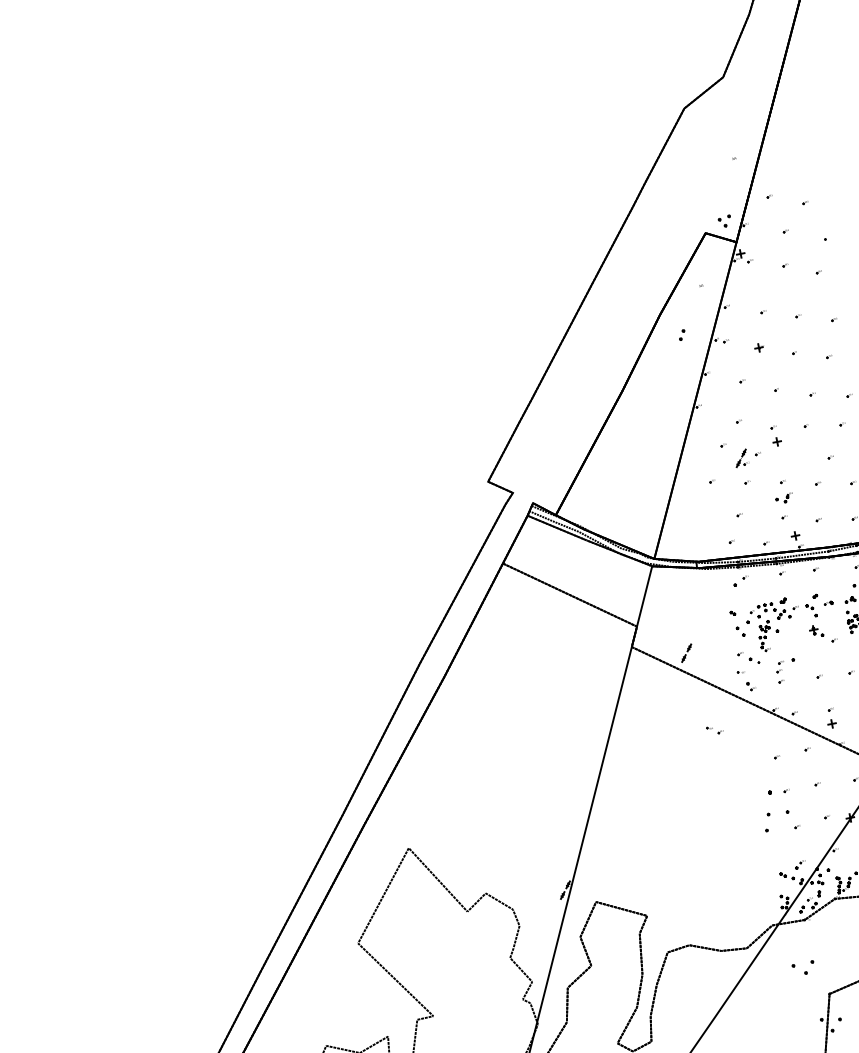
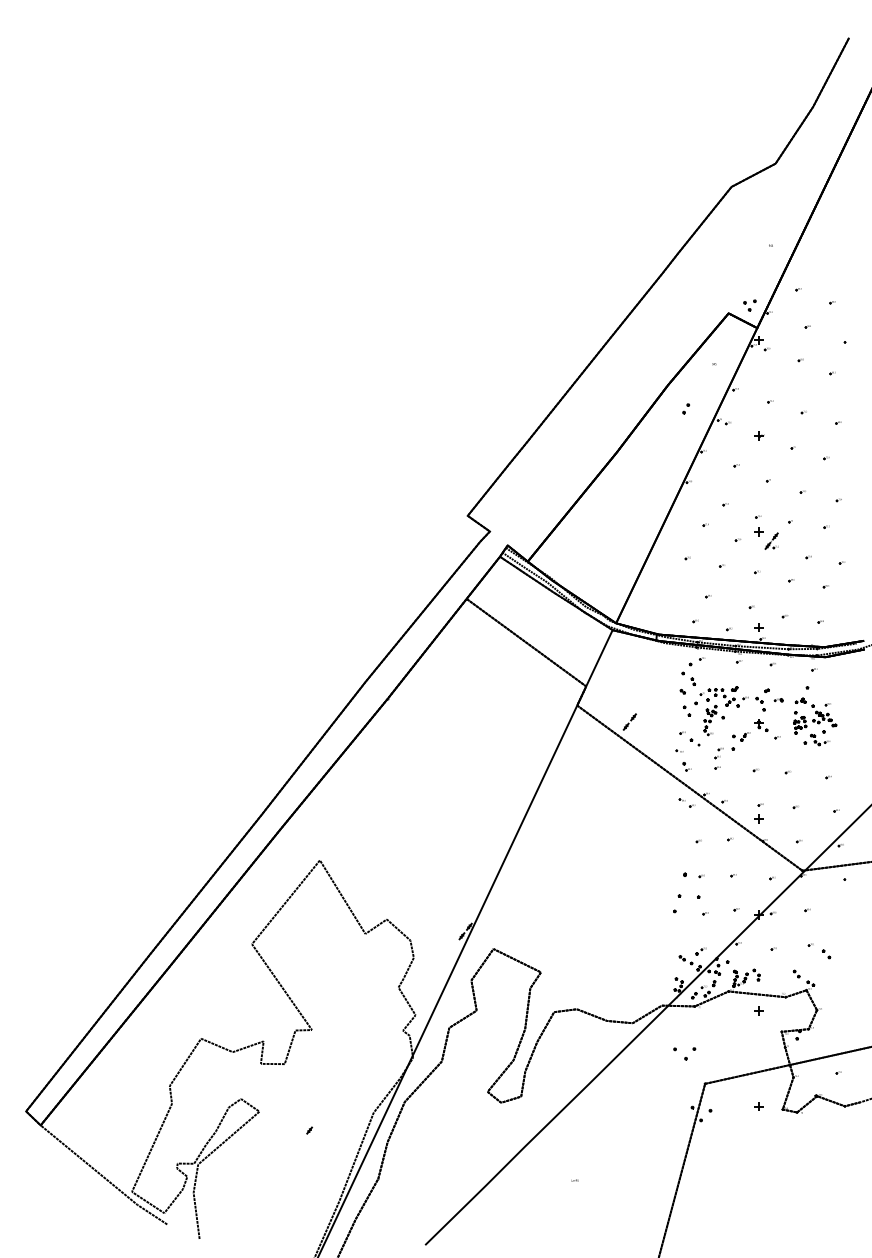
part: (740, 457) -> (771, 540), moved
part: (784, 498) -> (741, 736), moved
part: (735, 599) -> (688, 678), added
part: (714, 729) -> (686, 802), moved

